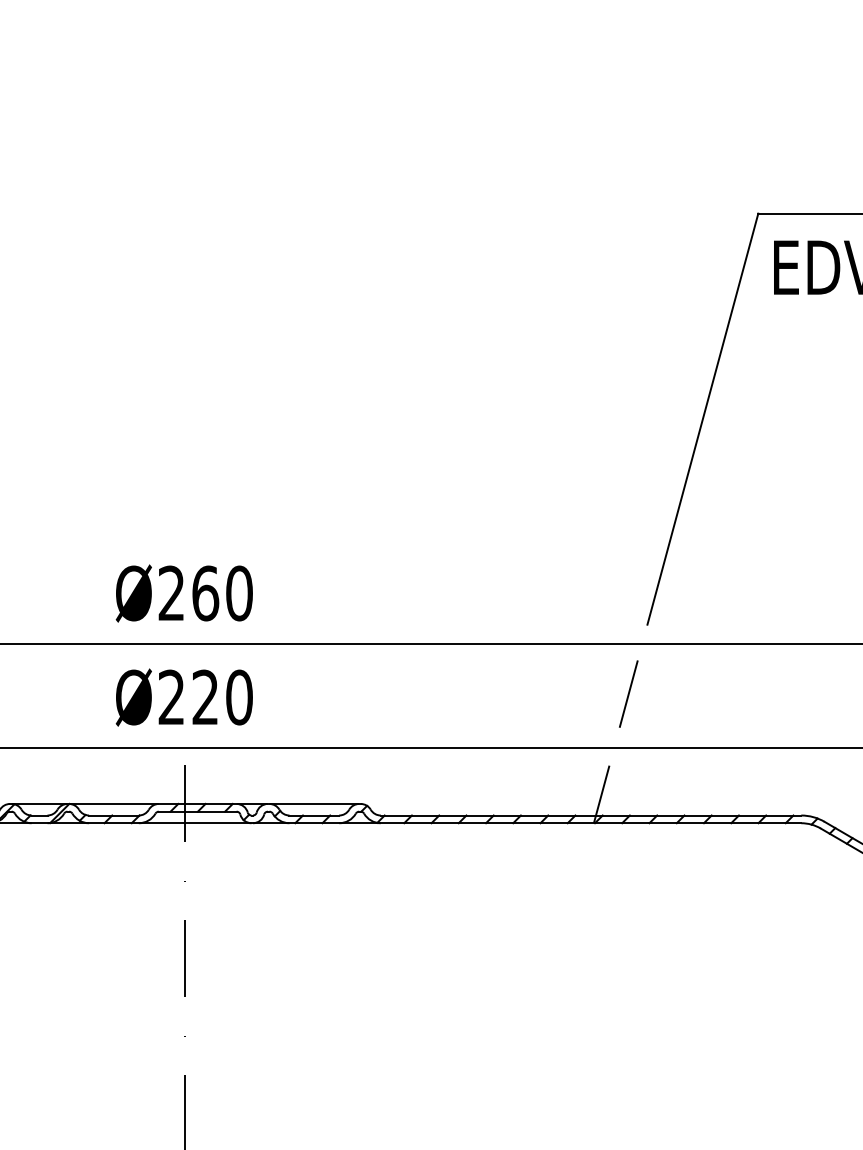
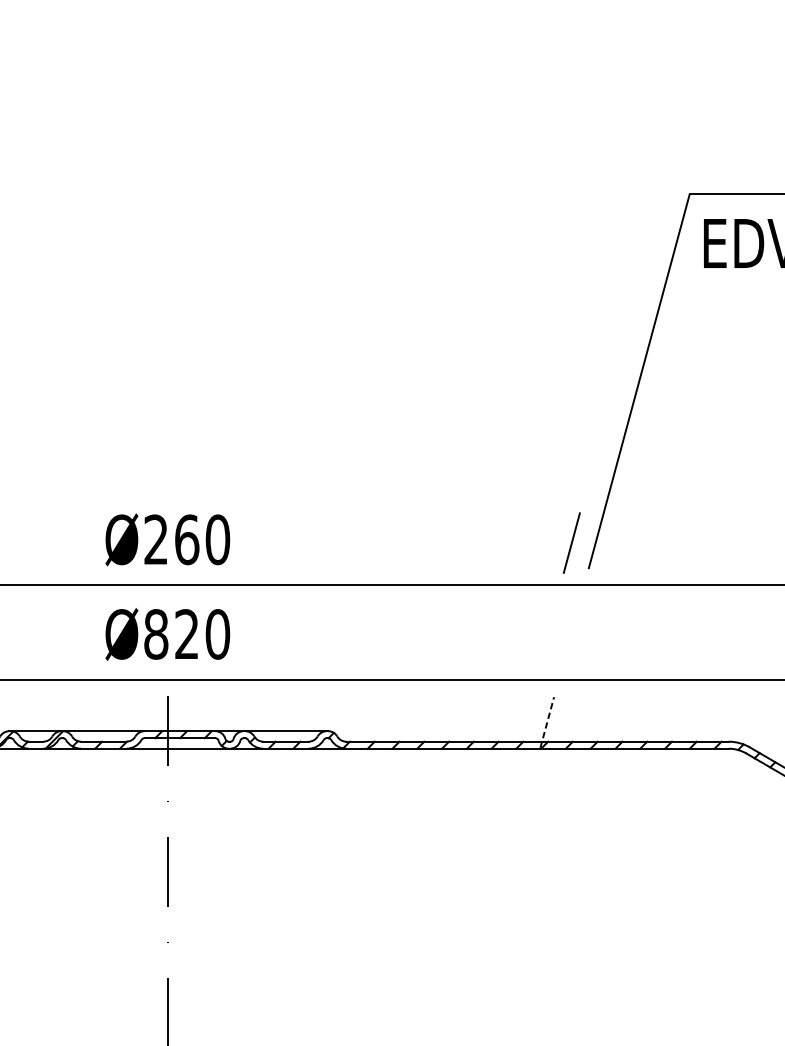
line: (628, 693) -> (571, 542), moved
text: (171, 697) -> (156, 634), Ø220 -> Ø820
line: (601, 794) -> (547, 722), solid -> dashed

